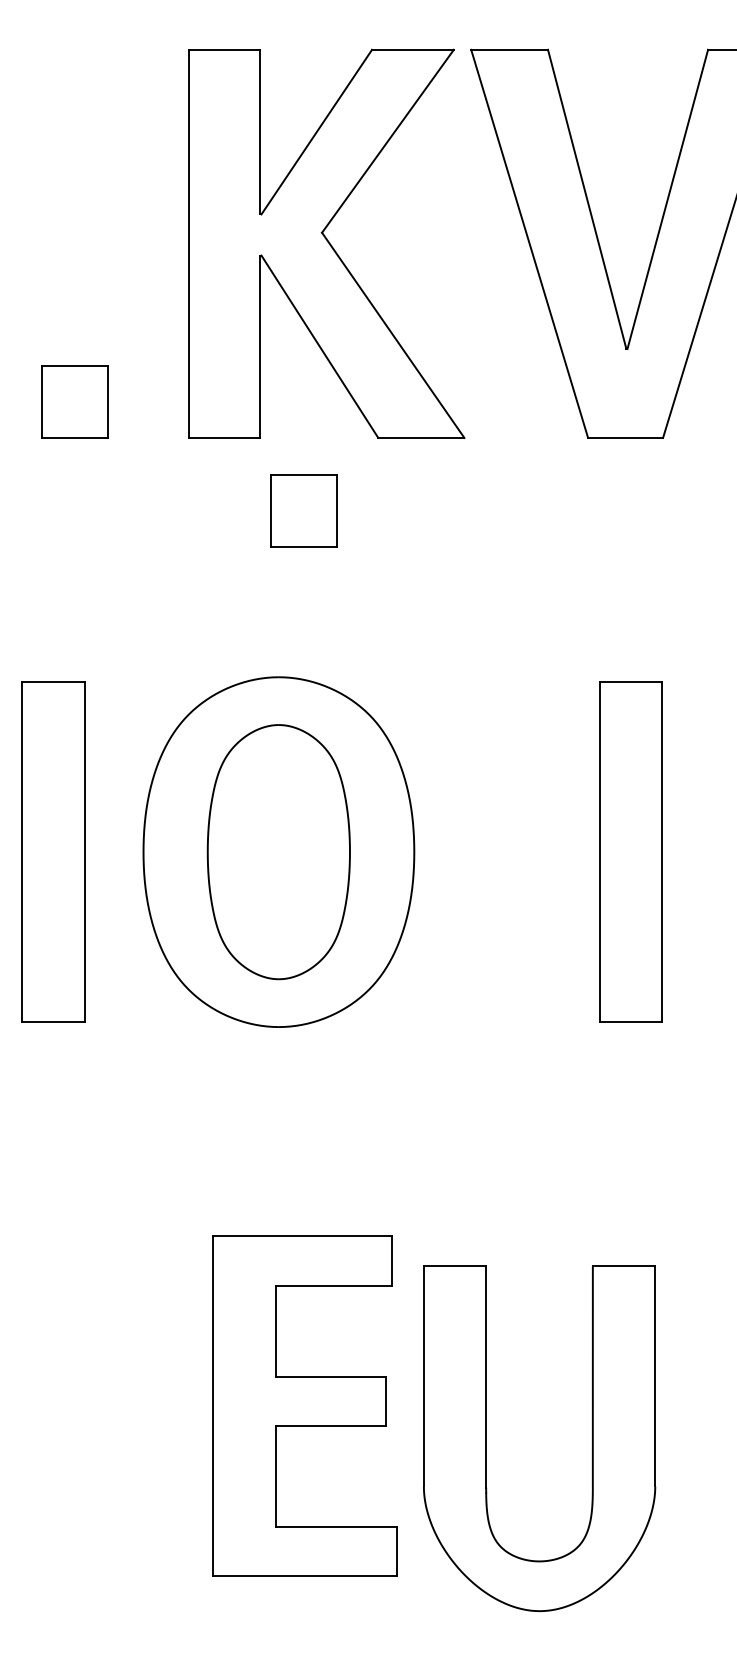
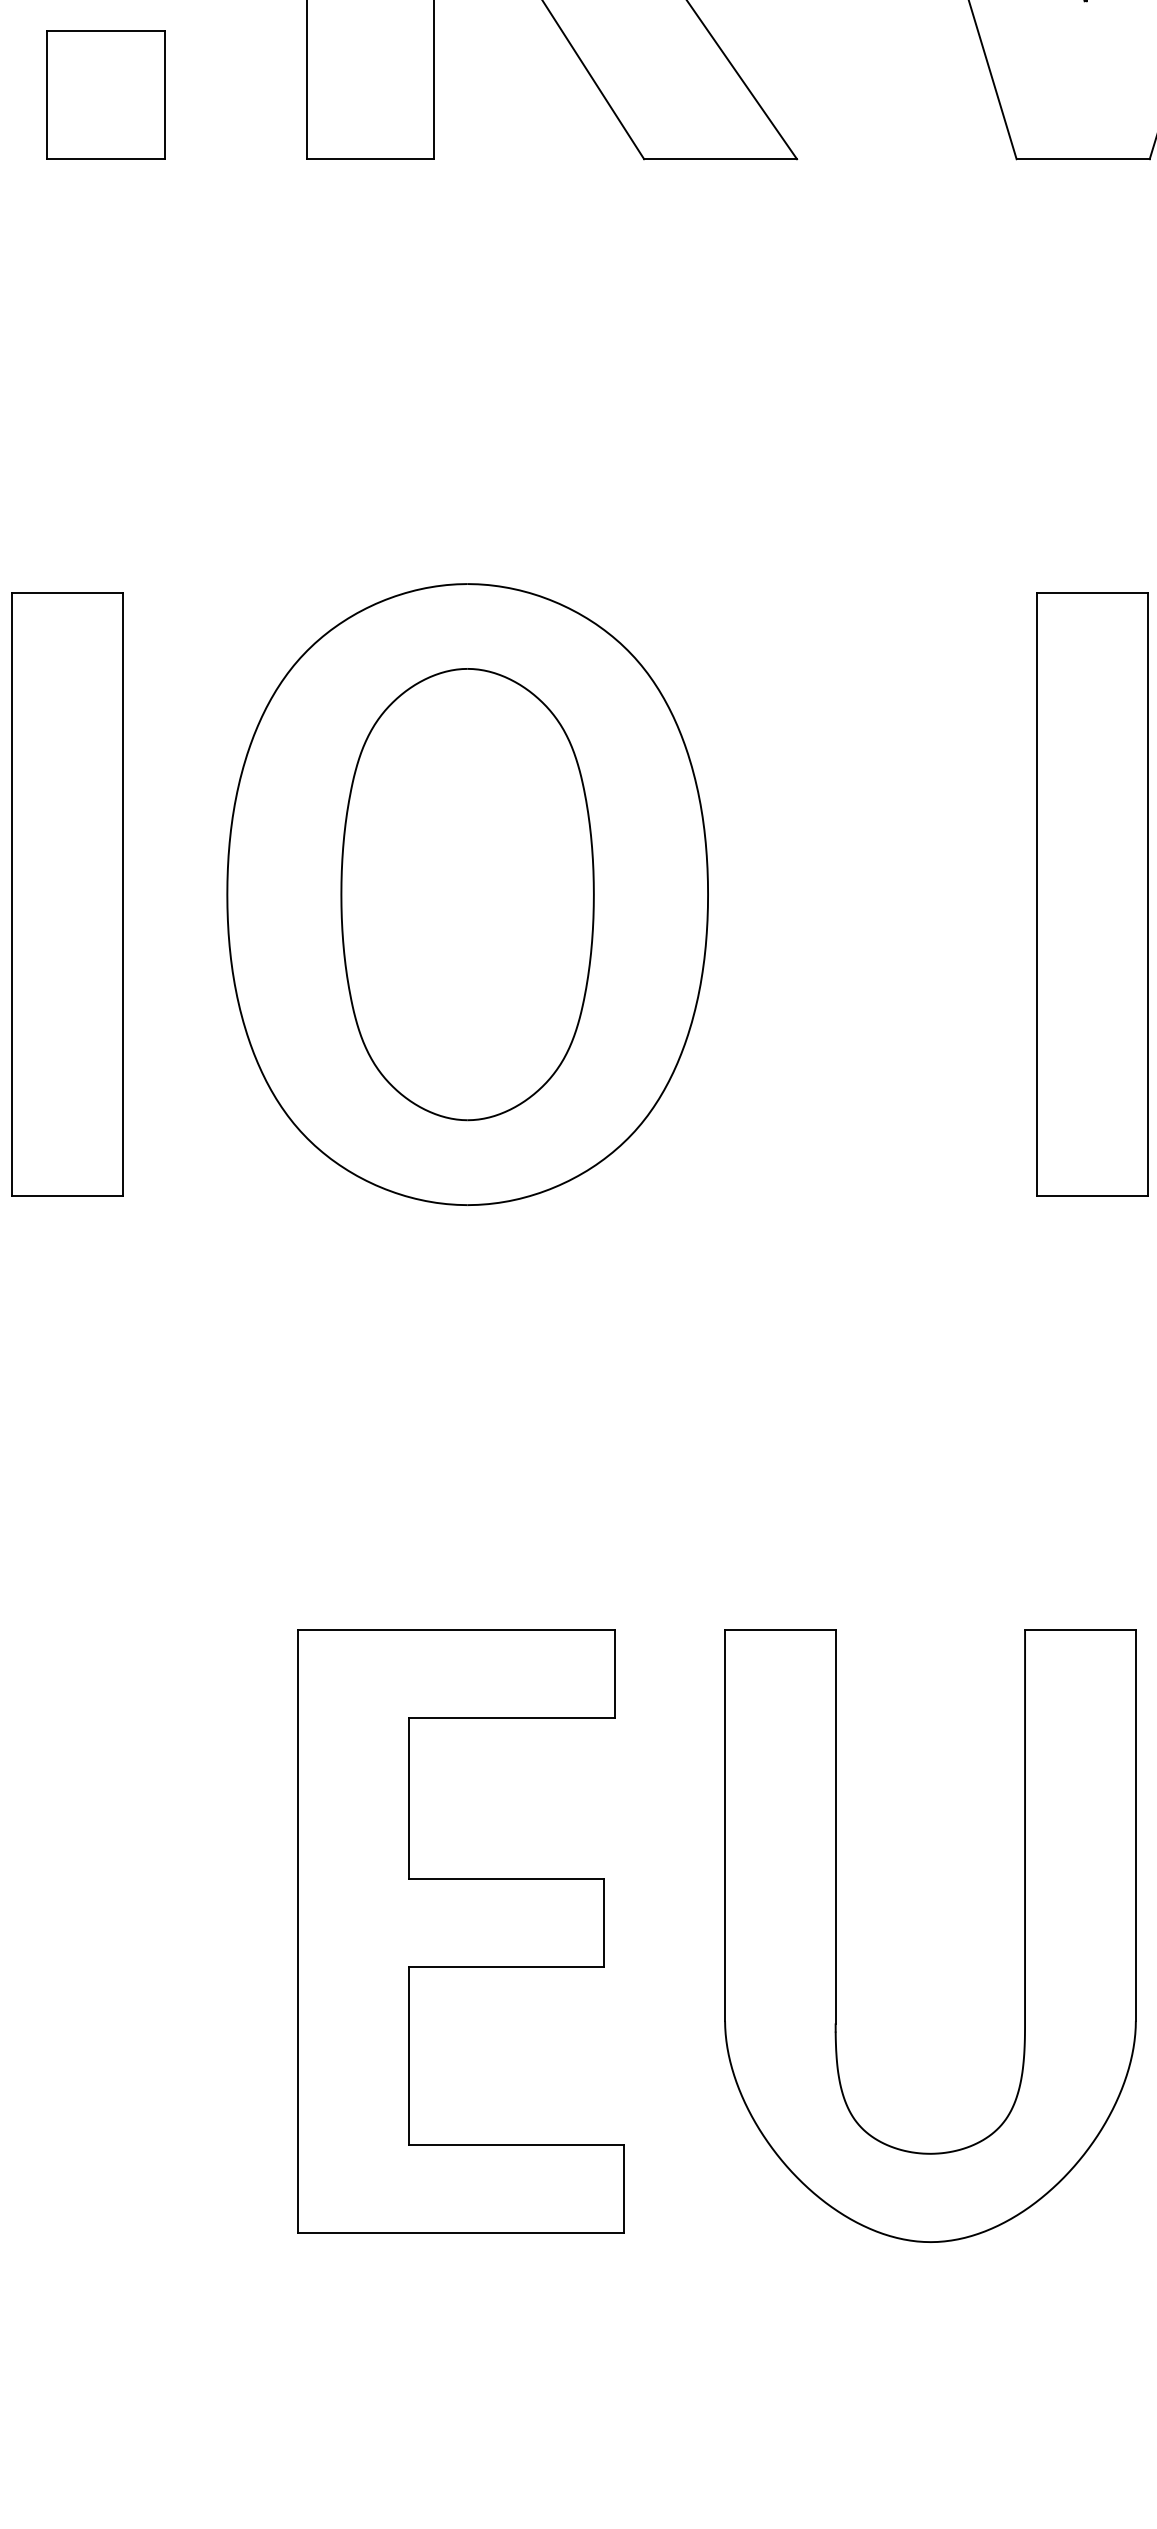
part: (303, 510) -> (511, 288), removed
part: (304, 1405) -> (459, 1930), moved

